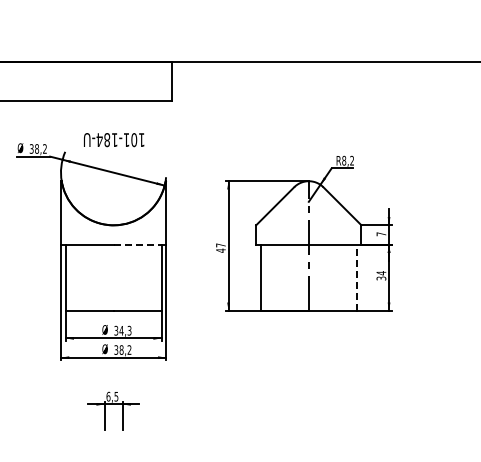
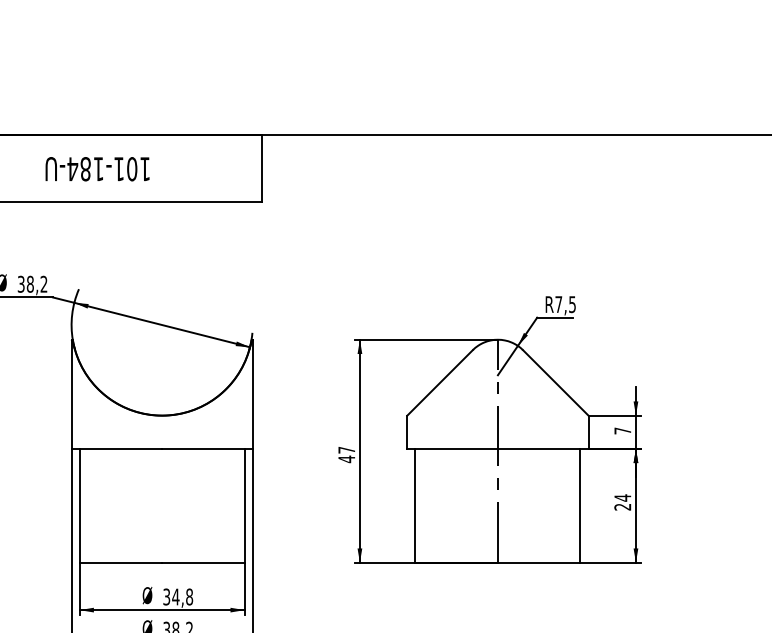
text: (114, 140) -> (98, 169), moved
text: (347, 160) -> (564, 304), R8,2 -> R7,5
line: (140, 244) -> (208, 448), dashed -> solid
line: (356, 277) -> (579, 505), dashed -> solid
text: (381, 278) -> (622, 507), 34 -> 24
text: (129, 330) -> (189, 596), 34,3 -> 34,8

